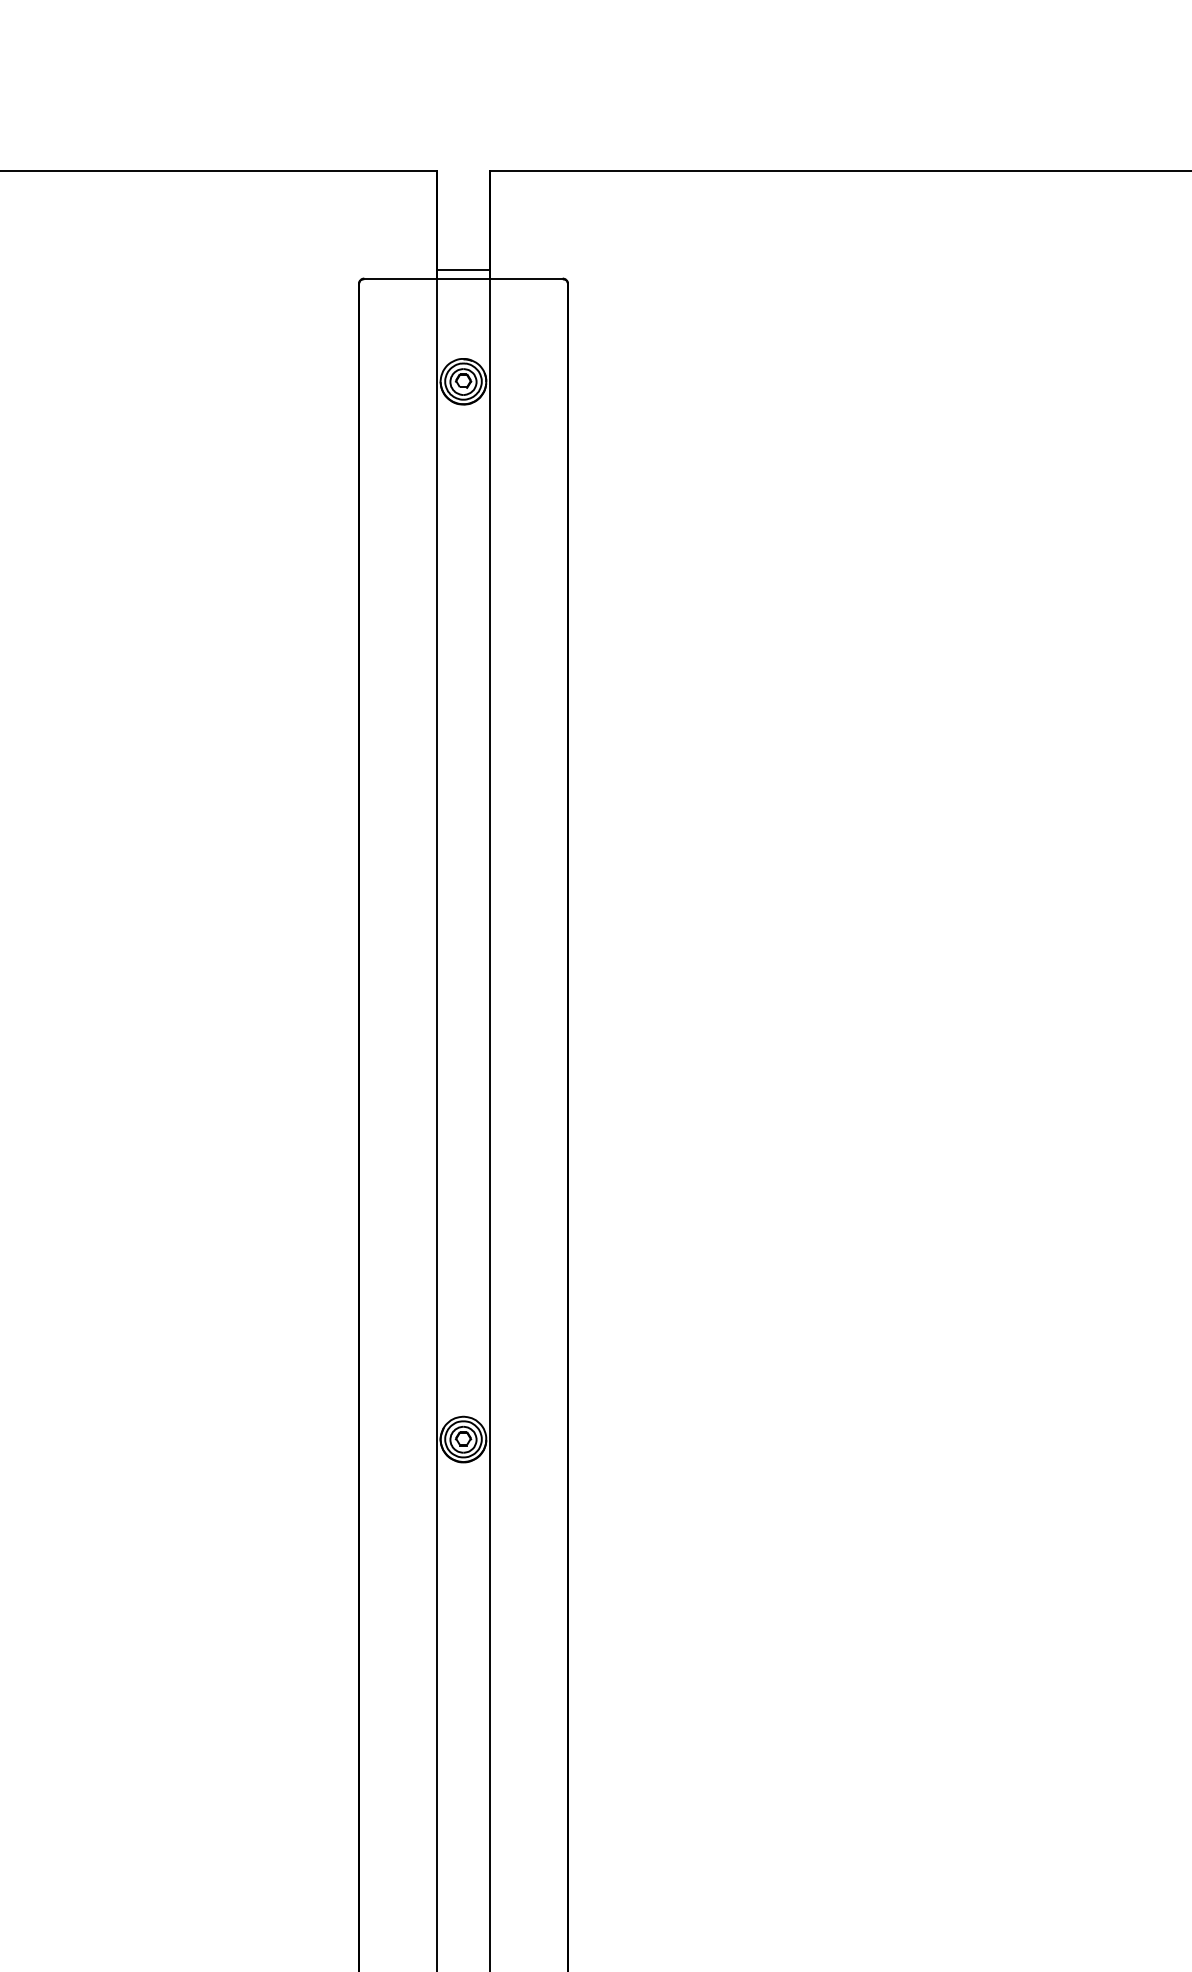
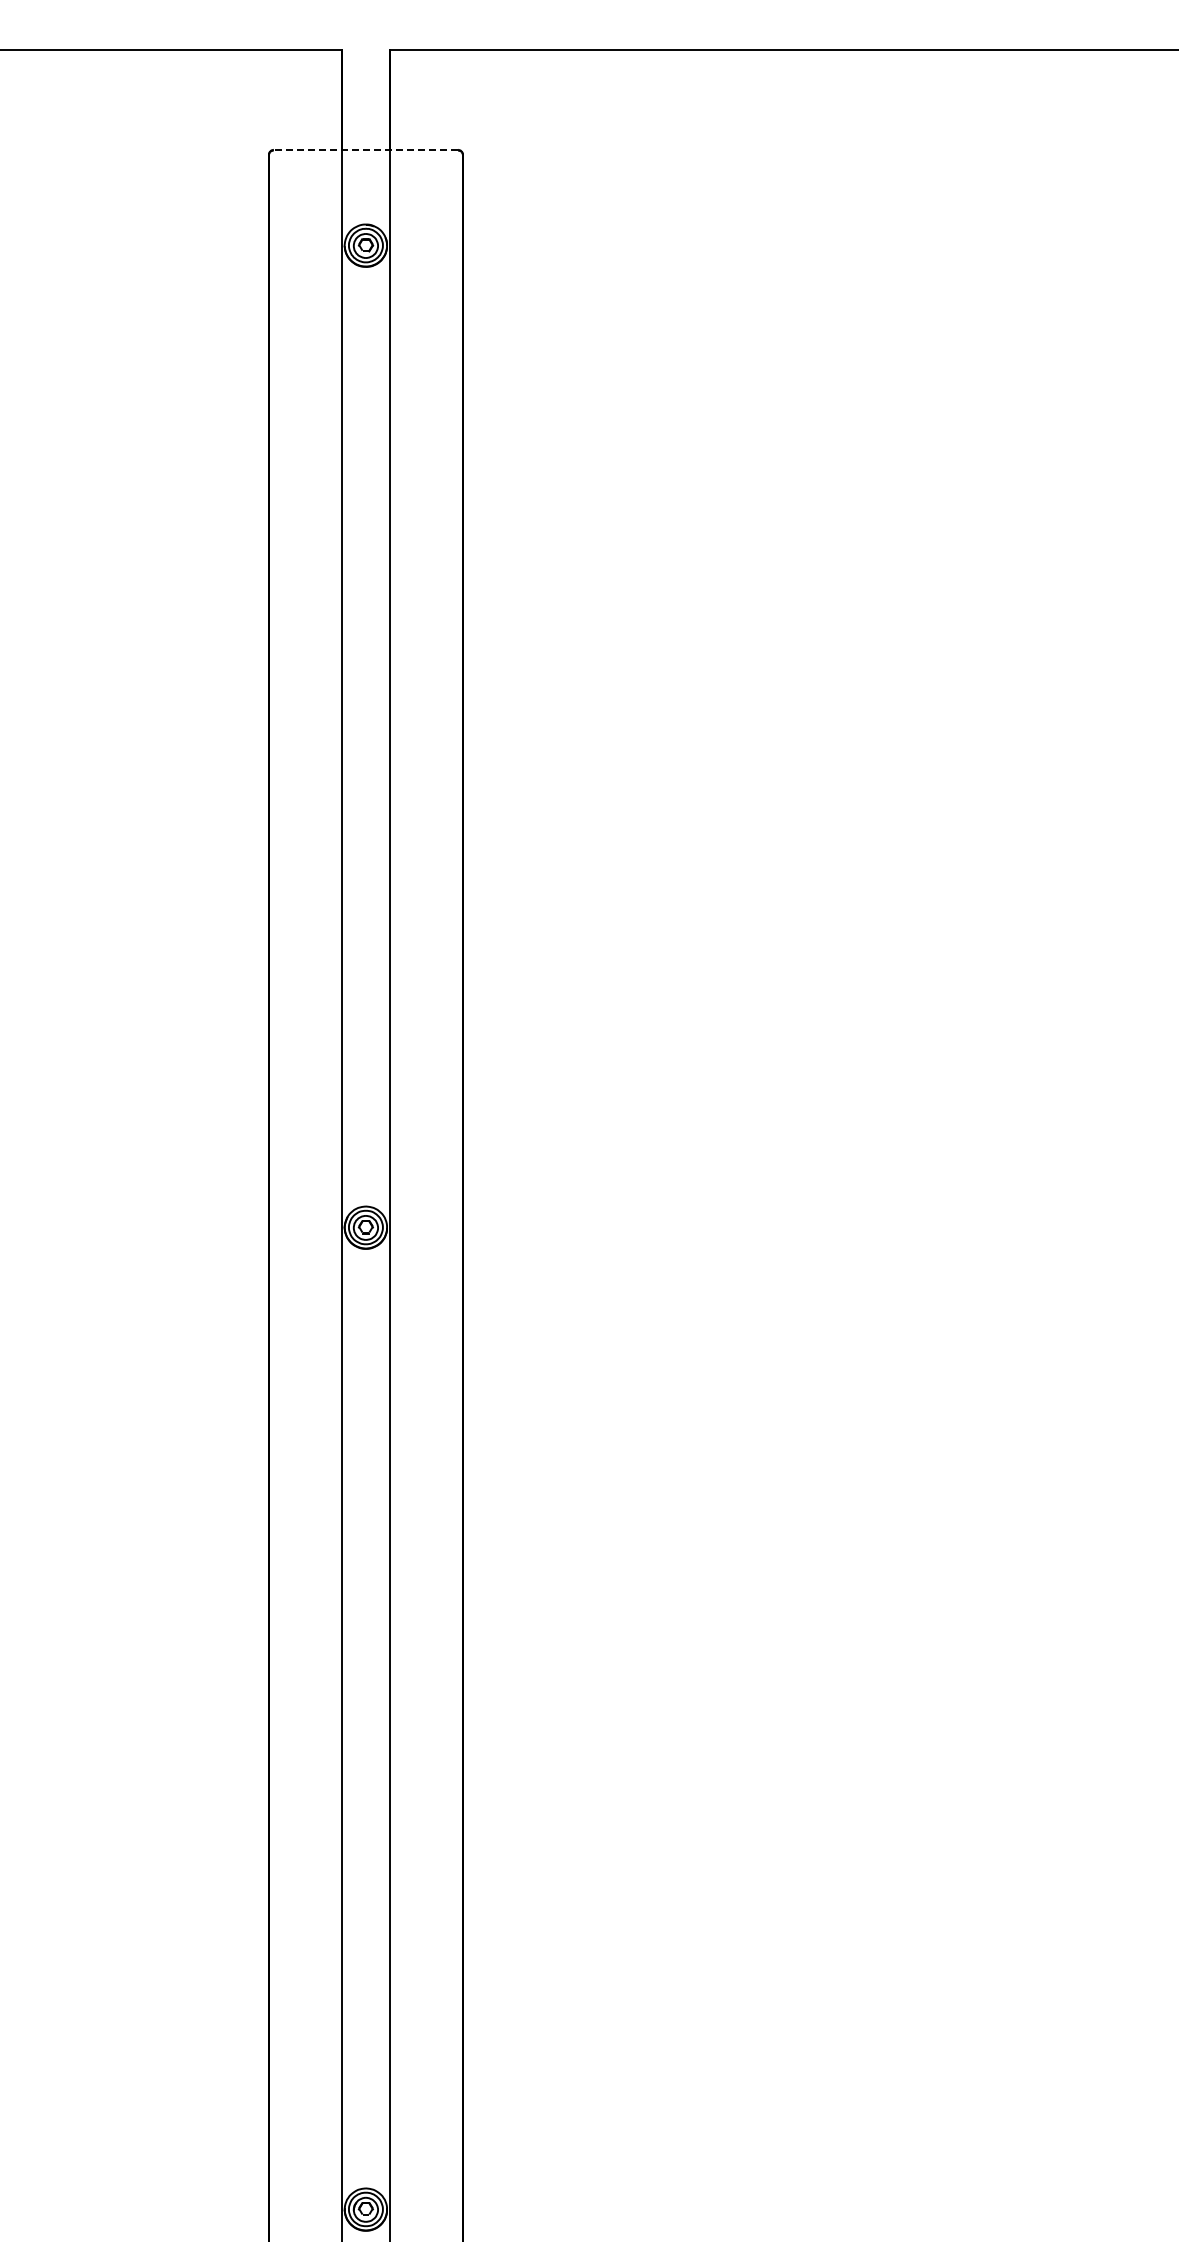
line: (463, 269) -> (365, 141), removed
line: (463, 278) -> (365, 149), solid -> dashed

